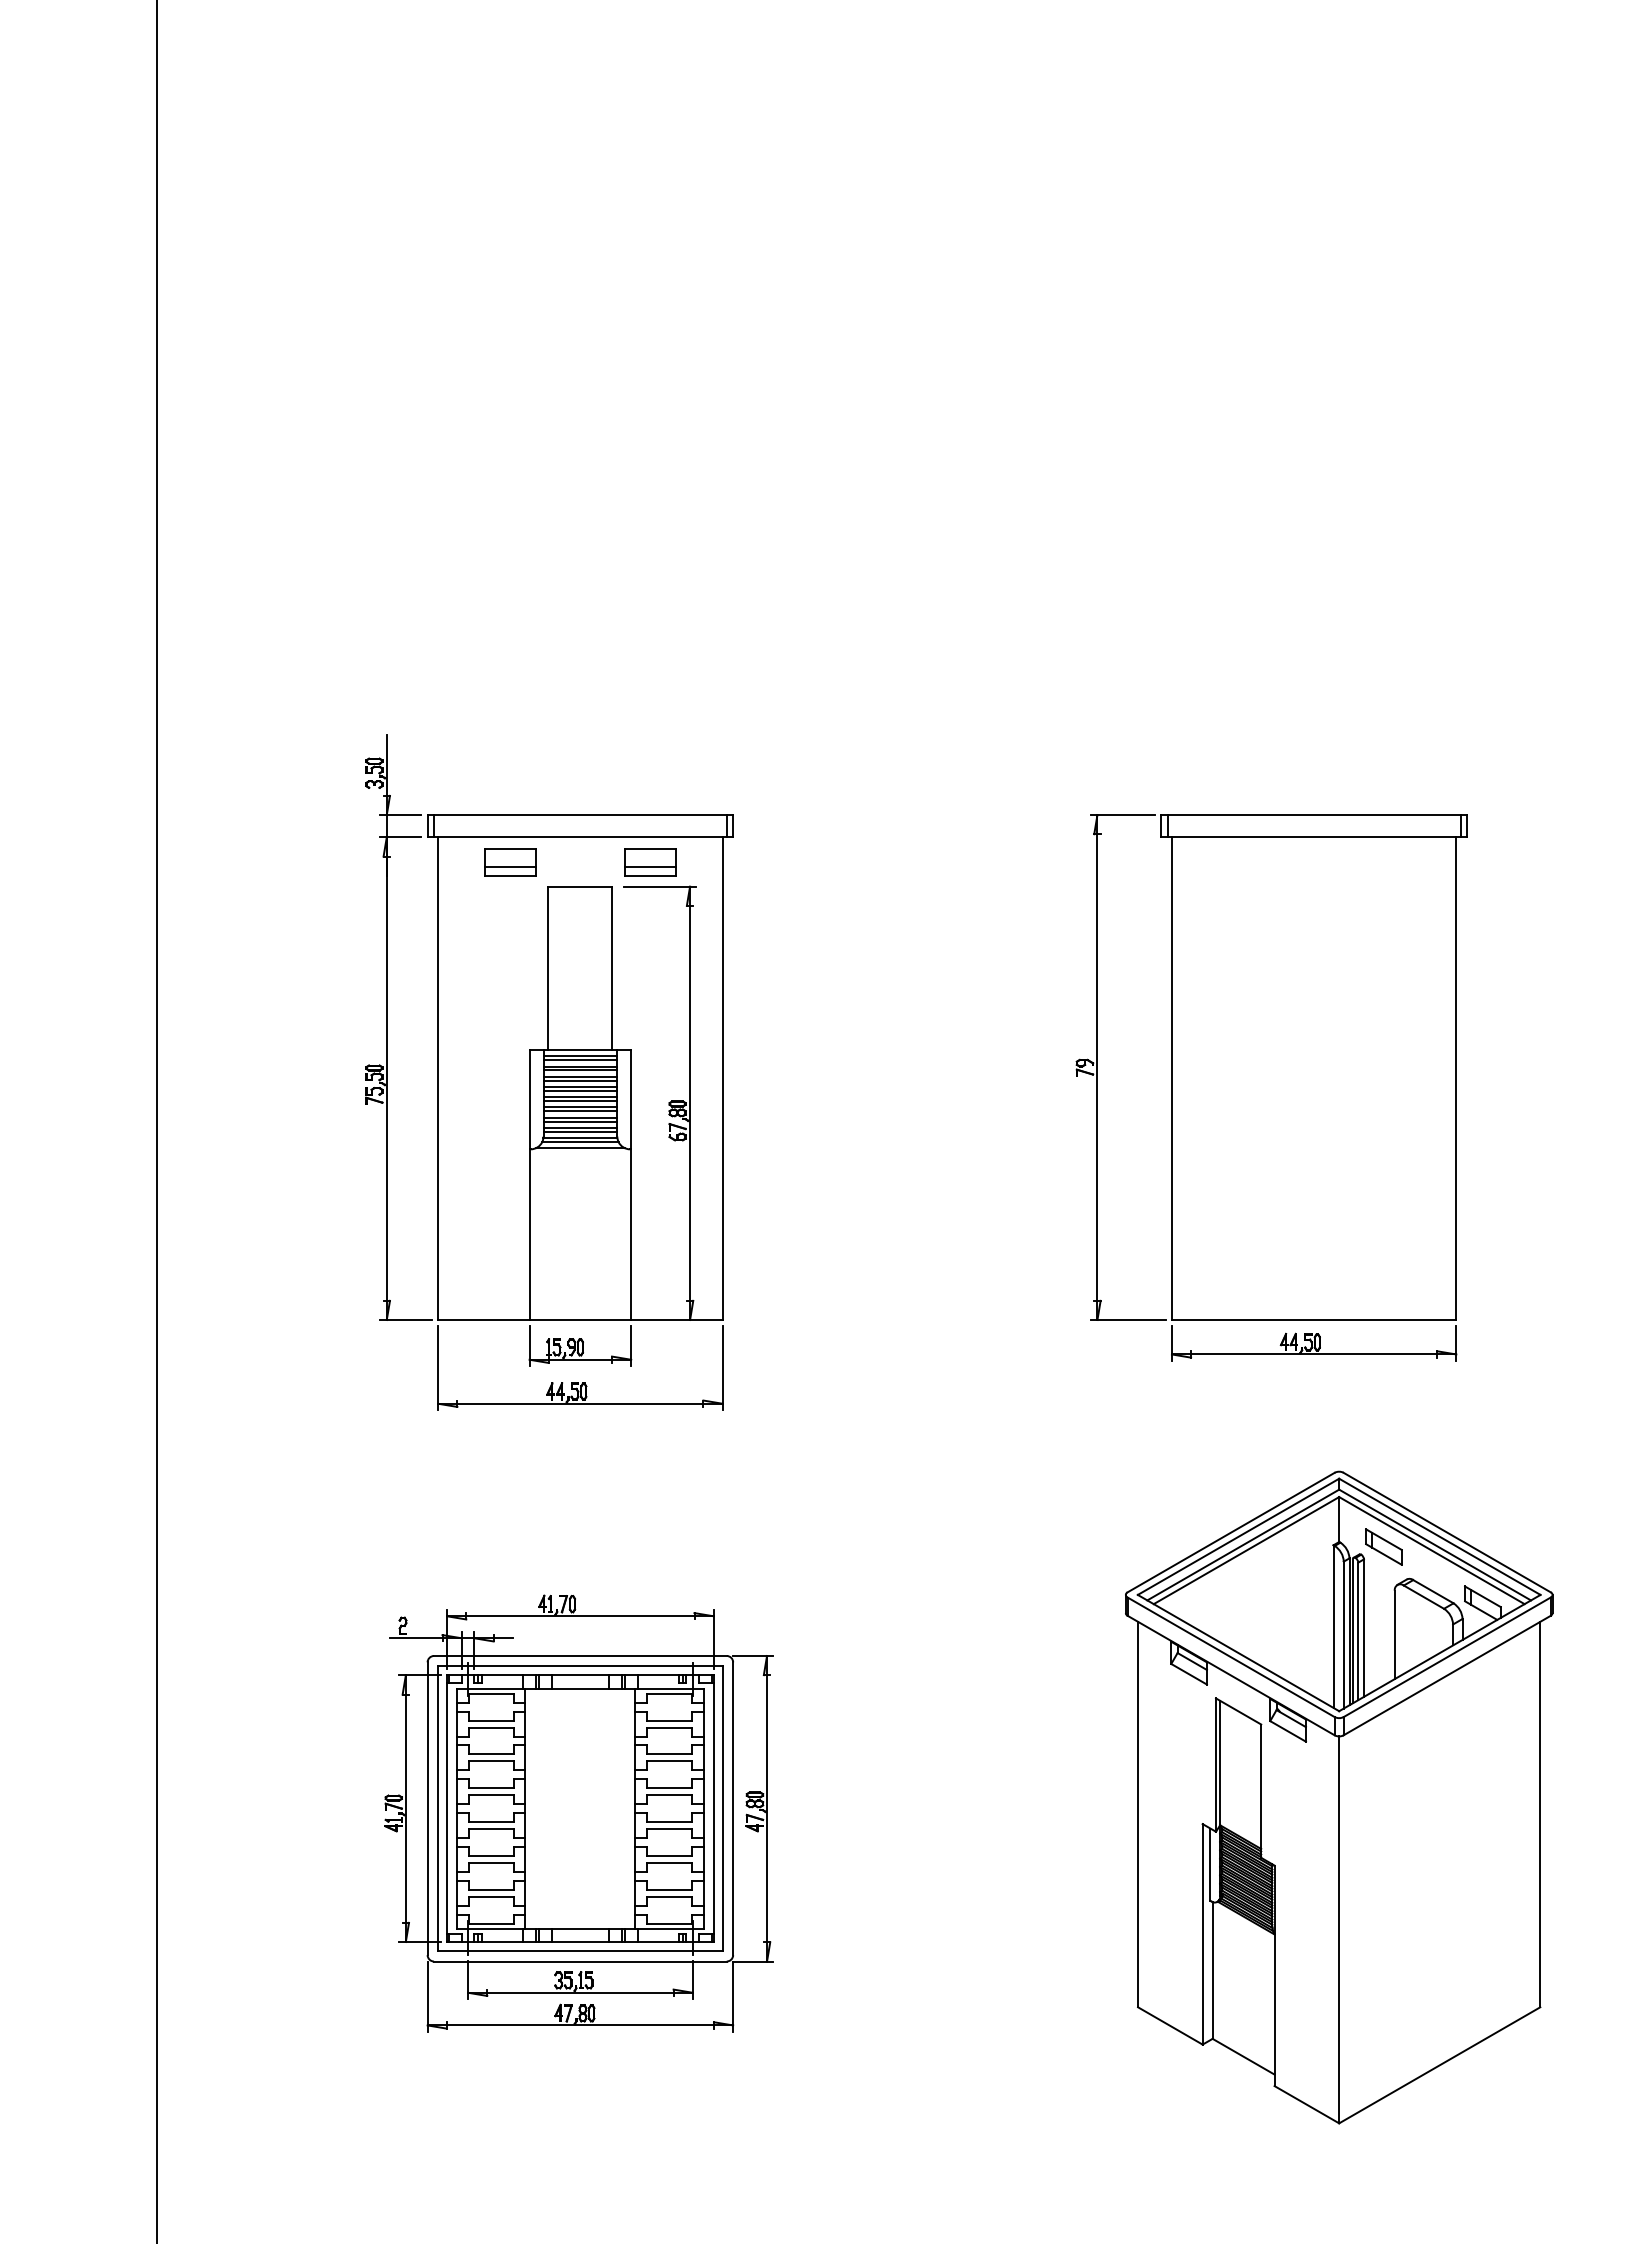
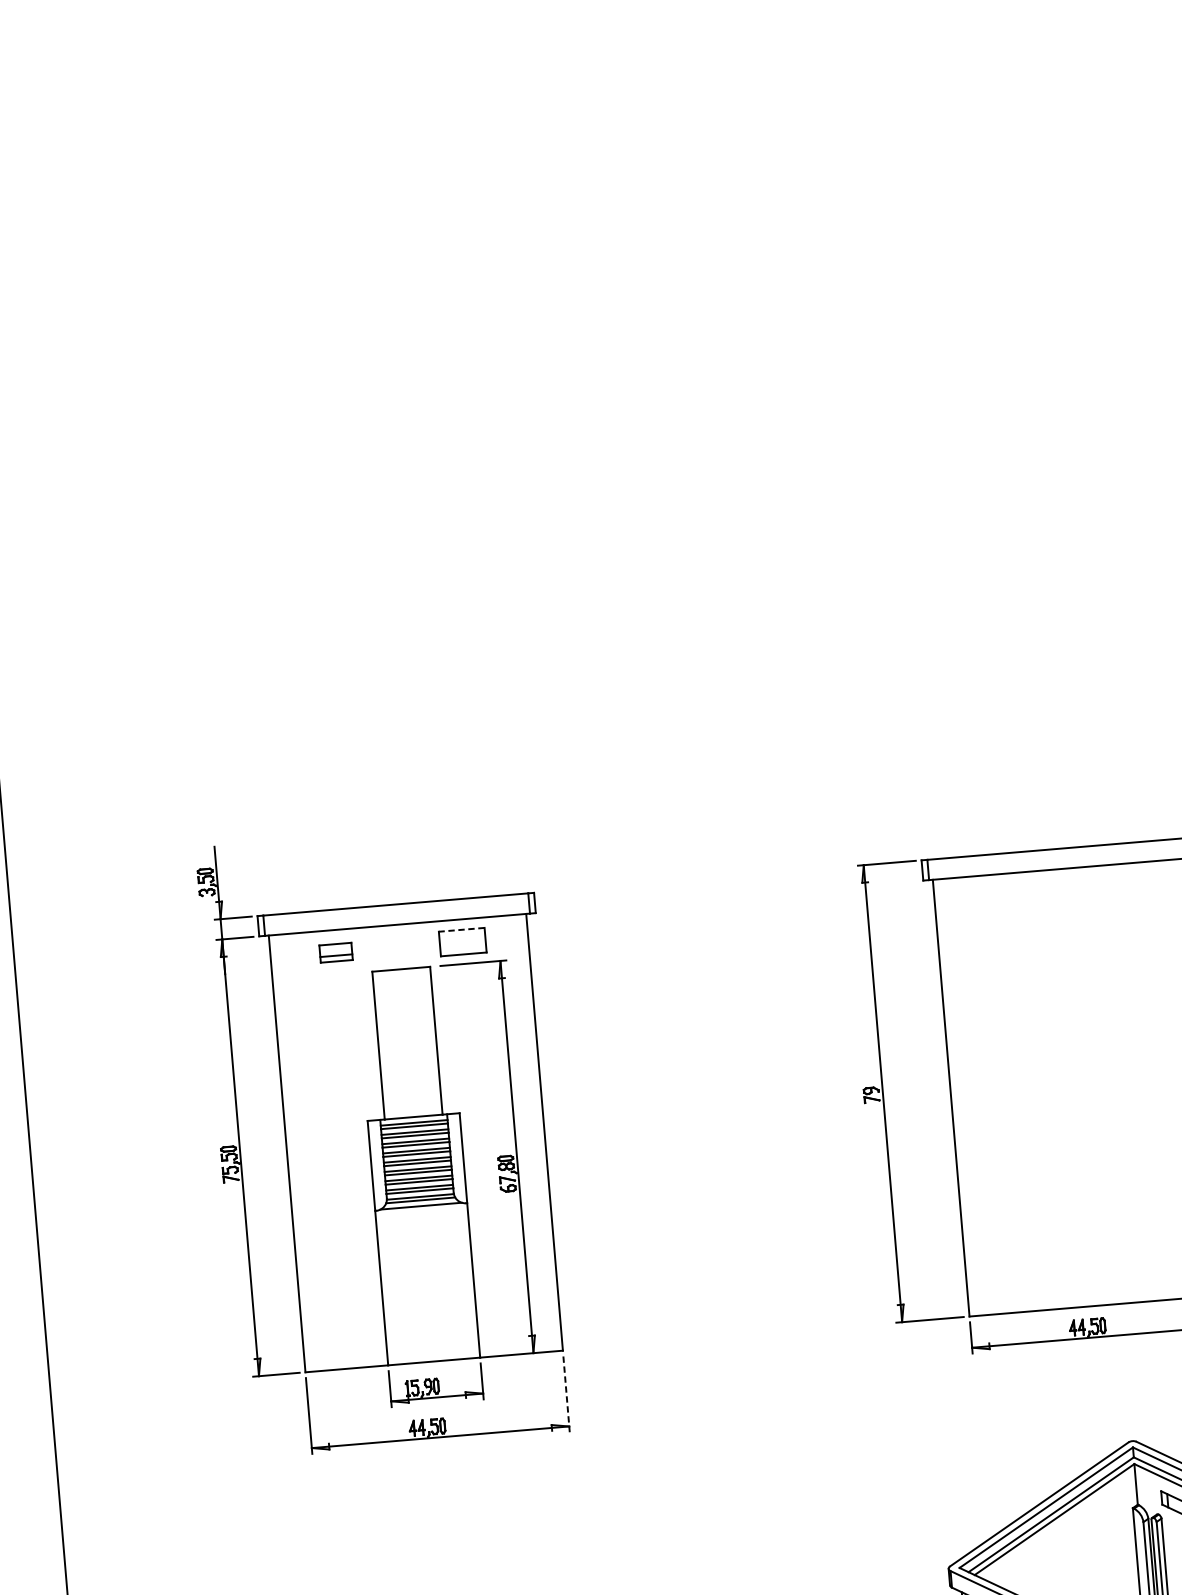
line: (649, 848) -> (460, 929), solid -> dashed
part: (510, 862) -> (336, 952), size x0.7
line: (650, 867) -> (463, 946), removed
line: (722, 1368) -> (566, 1394), solid -> dashed

